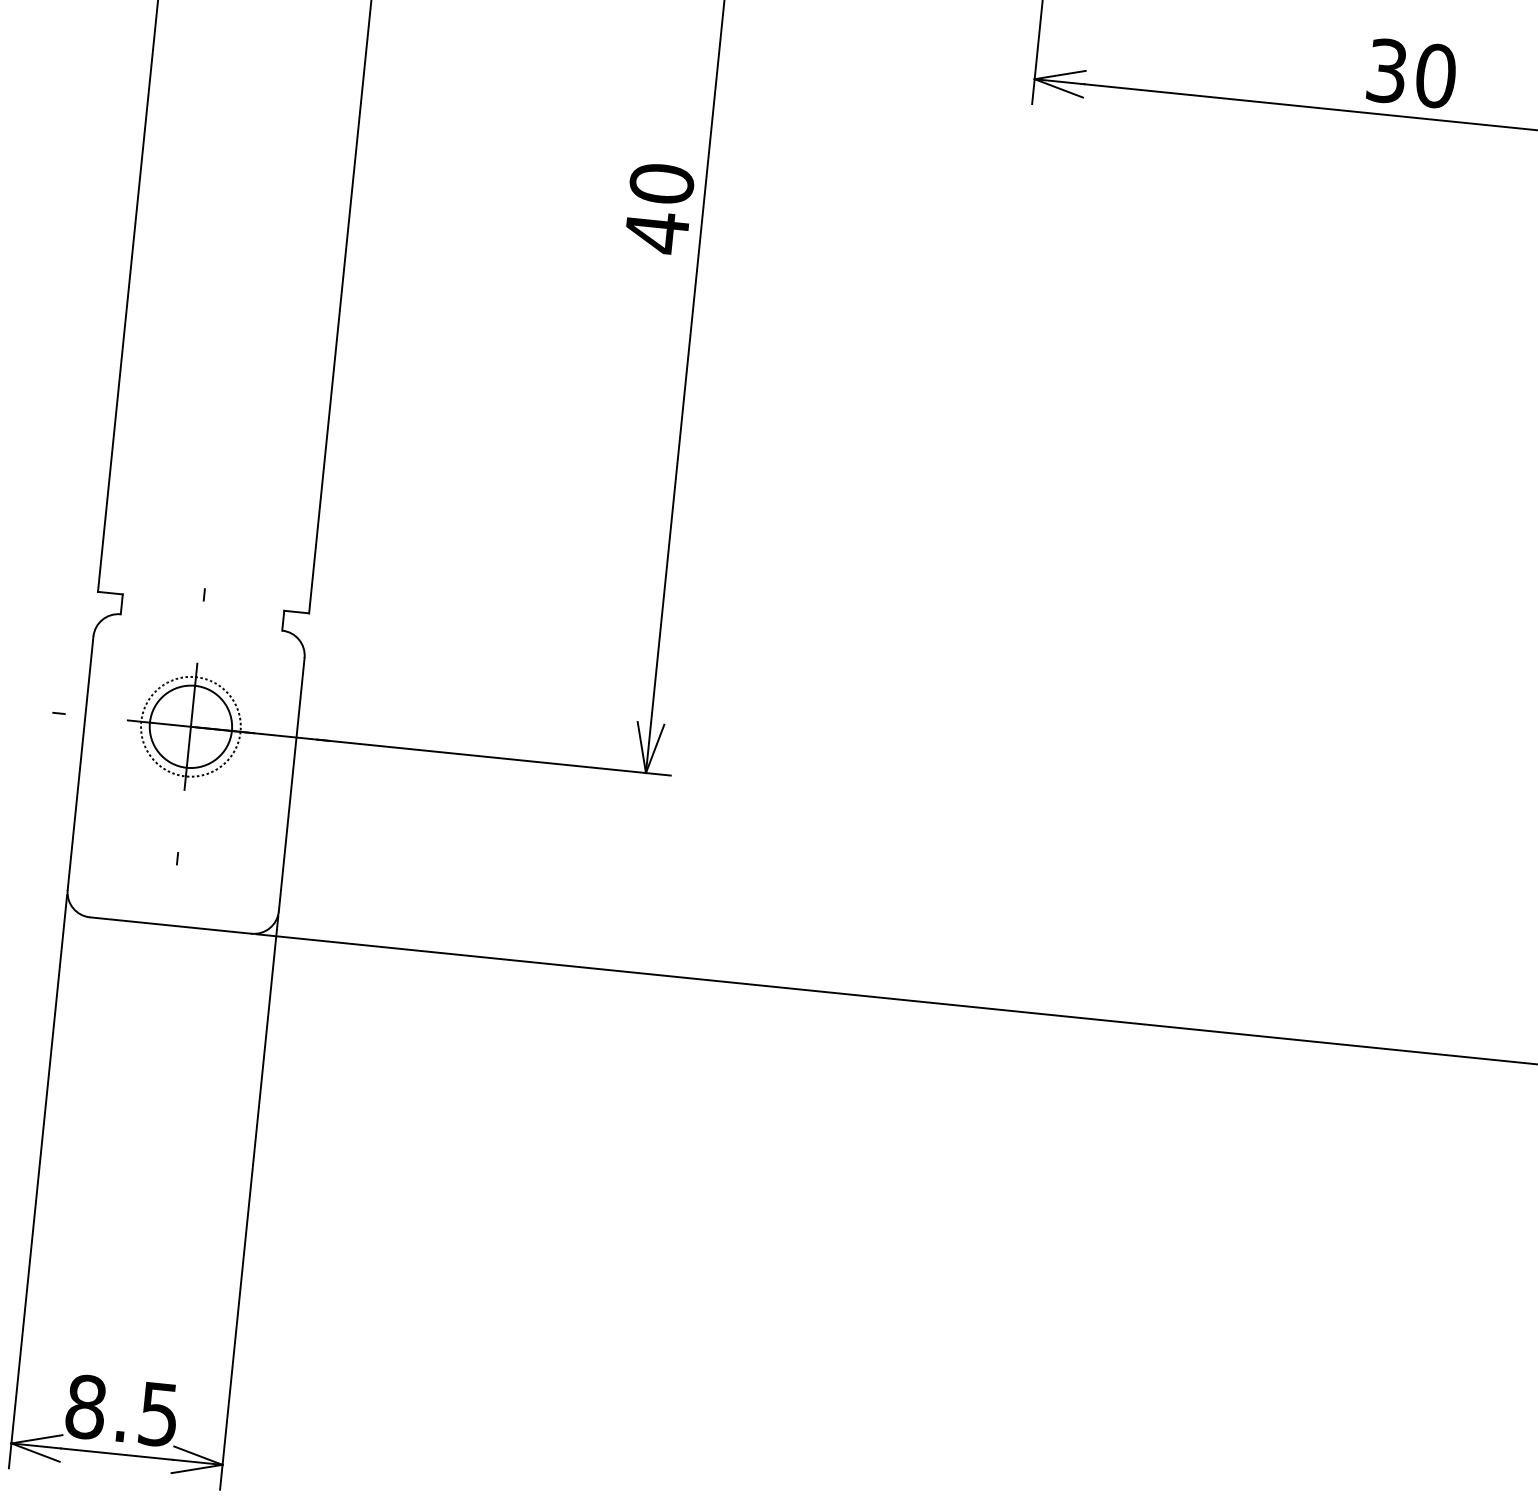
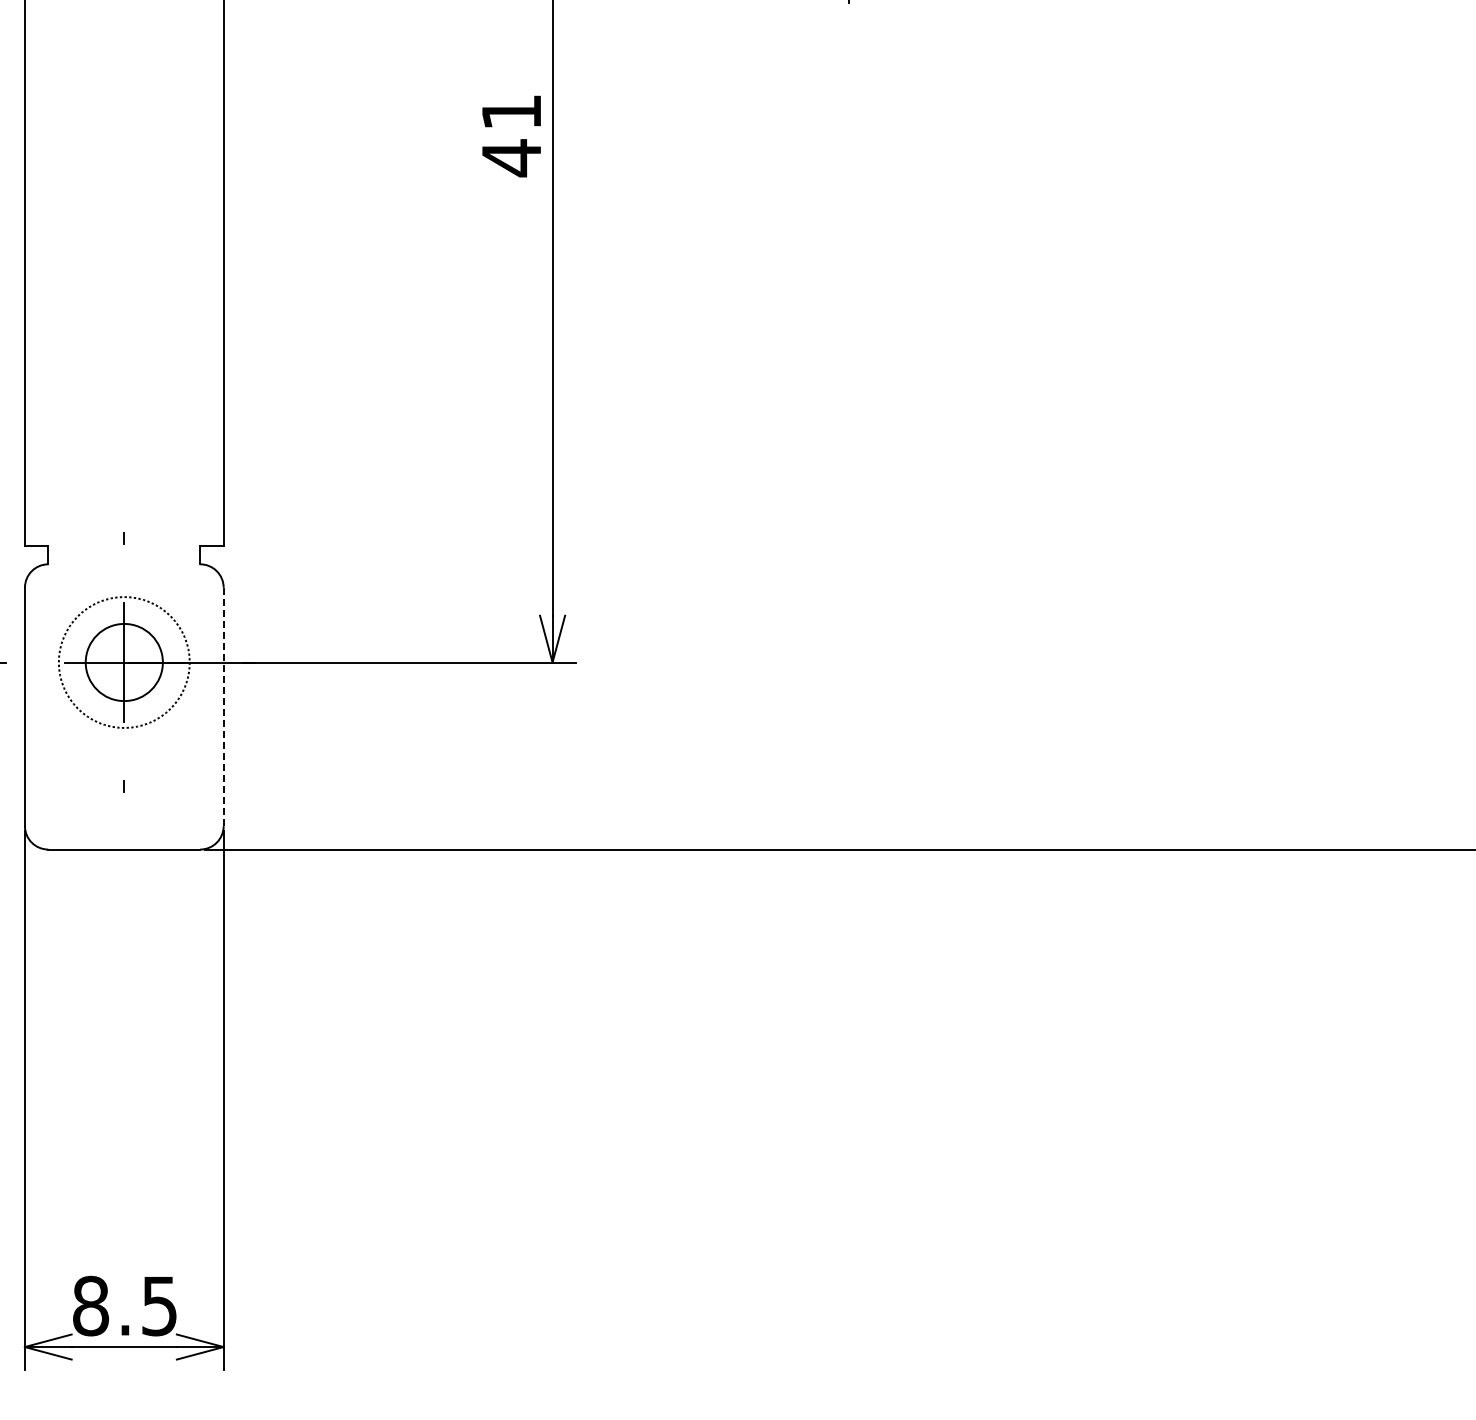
text: (661, 184) -> (511, 112), 40 -> 41
circle: (191, 726) -> (124, 662), size x1.4
line: (291, 785) -> (223, 707), solid -> dashed

